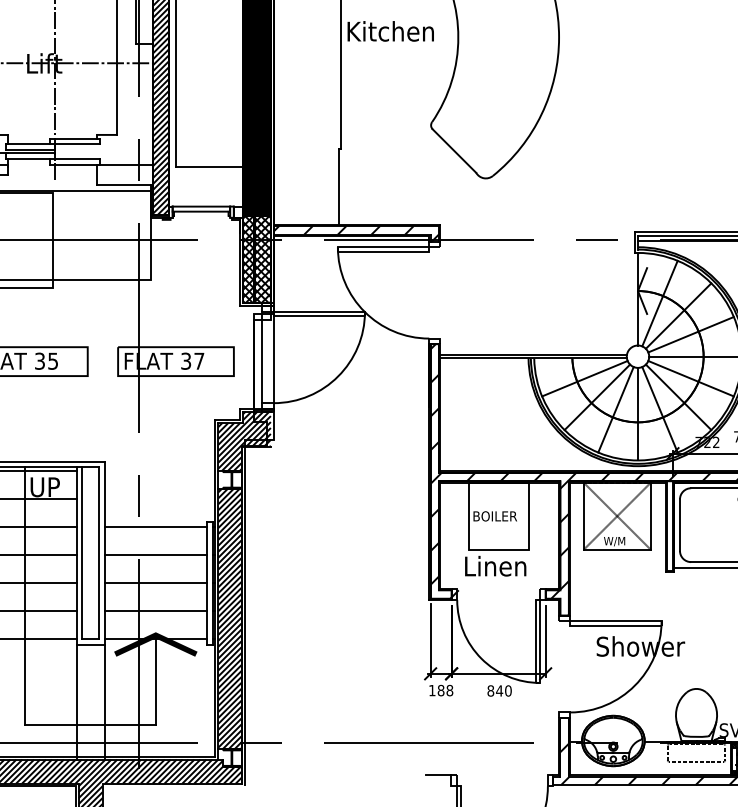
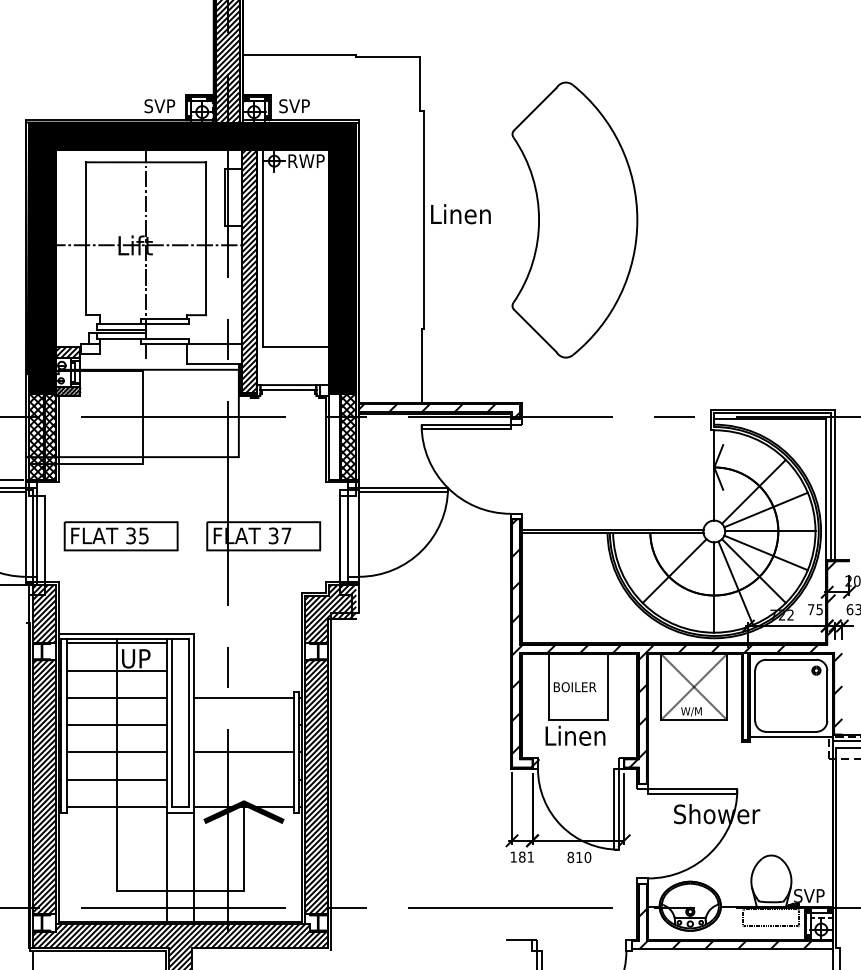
text: (392, 31) -> (474, 214), Kitchen -> Linen
hatch: (247, 259) -> (333, 436), removed
line: (659, 303) -> (735, 479), removed
line: (584, 378) -> (662, 552), removed
line: (615, 409) -> (692, 582), removed
line: (155, 555) -> (243, 725), removed
line: (155, 611) -> (243, 779), removed
text: (449, 689) -> (530, 856), 188 -> 181
text: (498, 690) -> (578, 857), 840 -> 810

